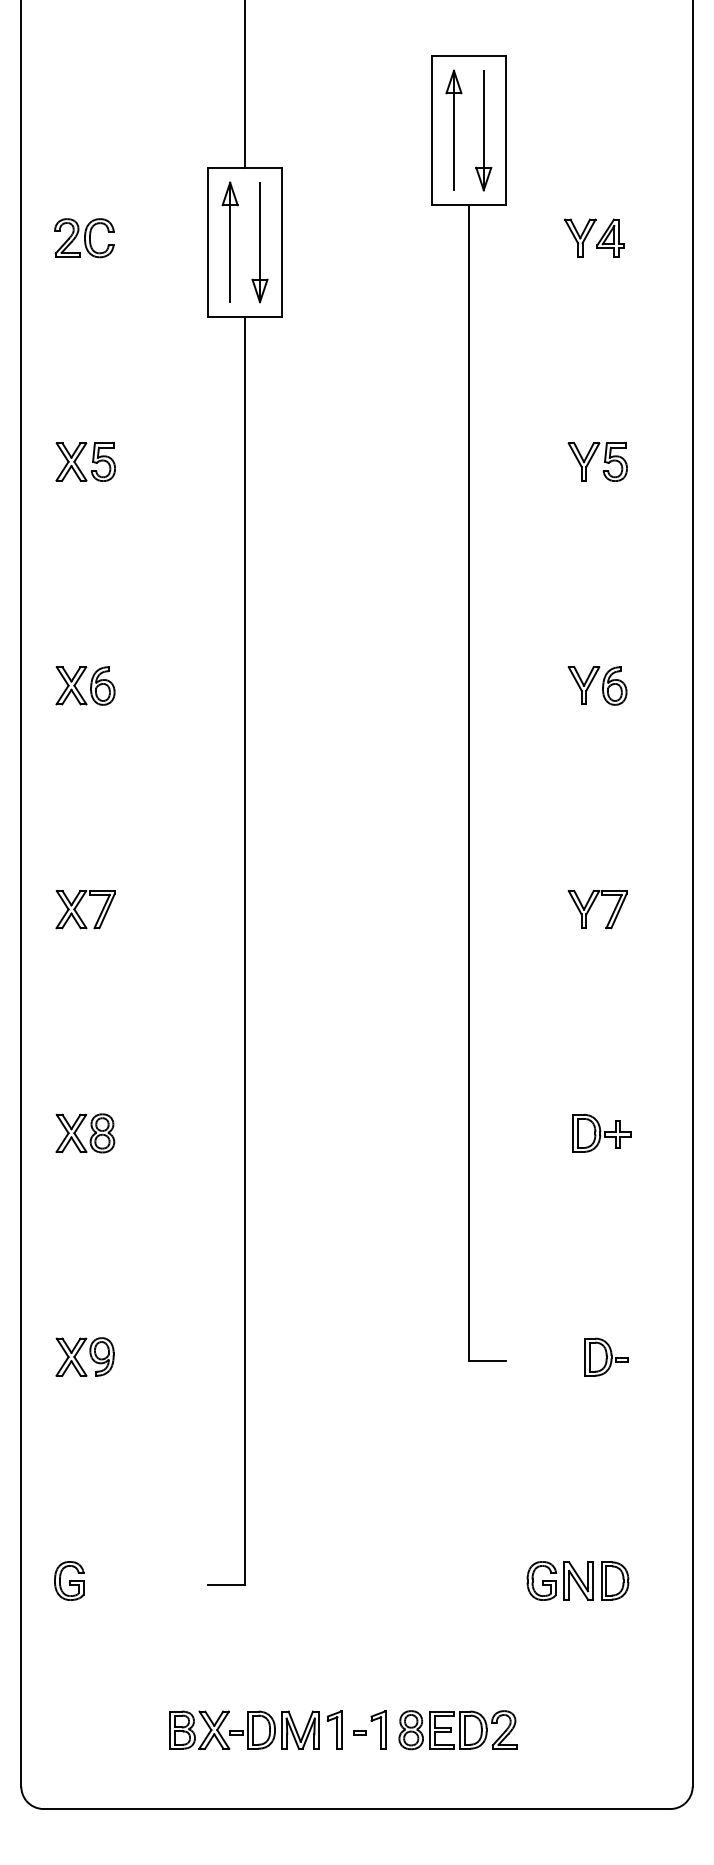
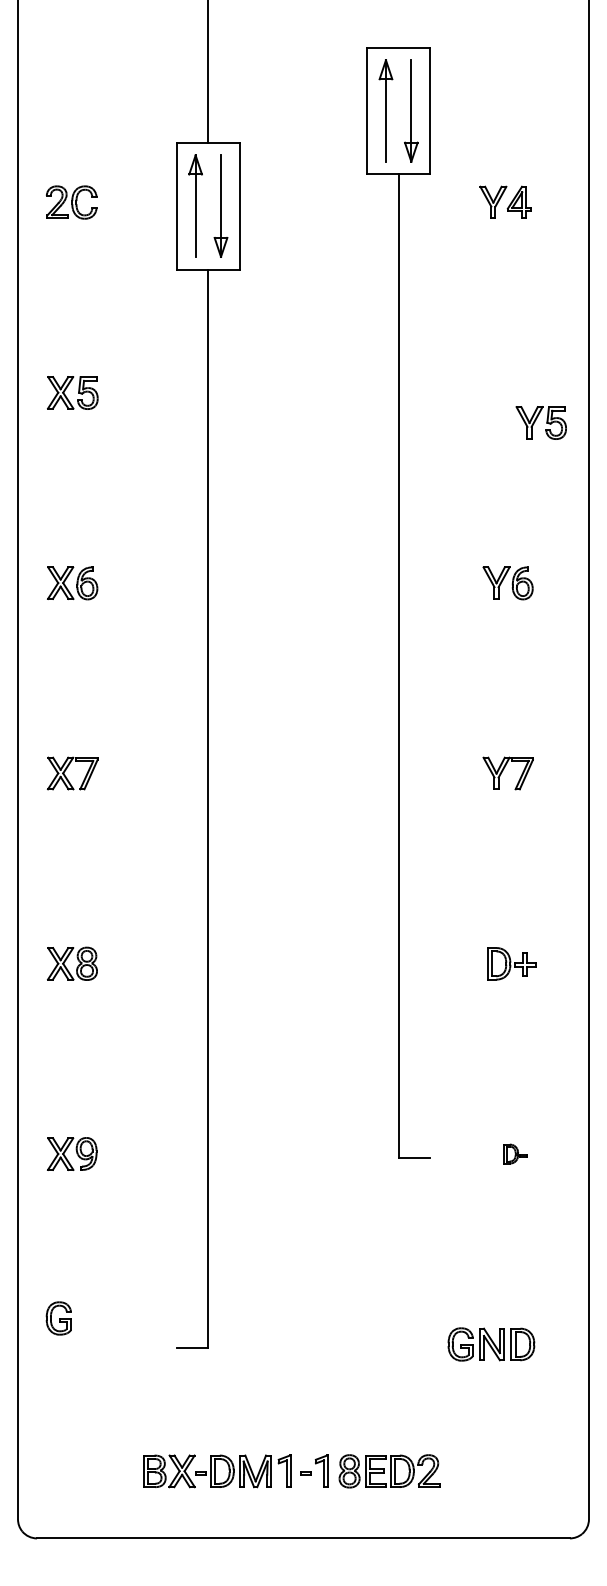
part: (596, 461) -> (540, 422), moved
part: (606, 1356) -> (515, 1153), size x0.6
part: (68, 1581) -> (58, 1318), moved

